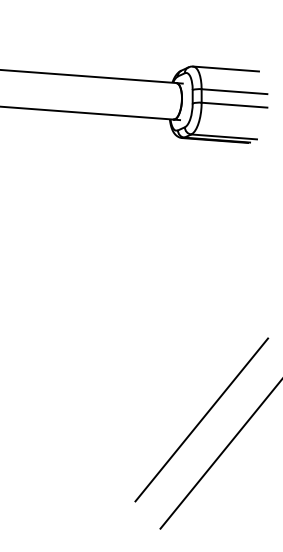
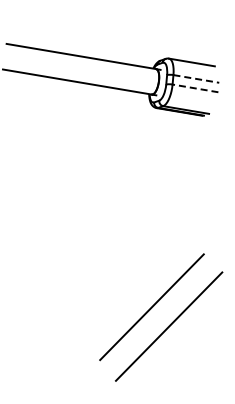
line: (234, 92) -> (196, 79), solid -> dashed
line: (234, 105) -> (195, 88), solid -> dashed

